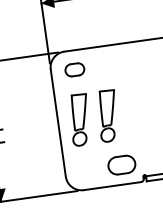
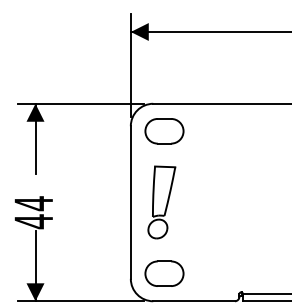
part: (74, 69) -> (164, 131), size x1.43
part: (107, 116) -> (201, 202), removed
part: (121, 164) -> (164, 273), moved

